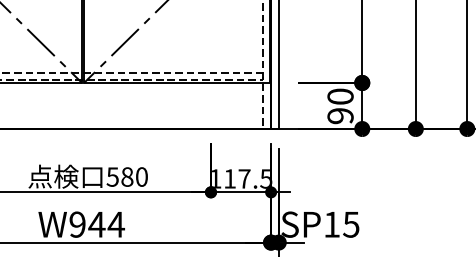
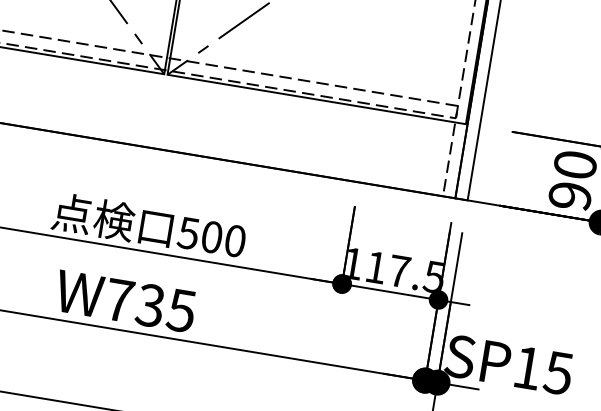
text: (127, 176) -> (212, 236), 580 -> 500
text: (97, 224) -> (151, 305), W944 -> W735

